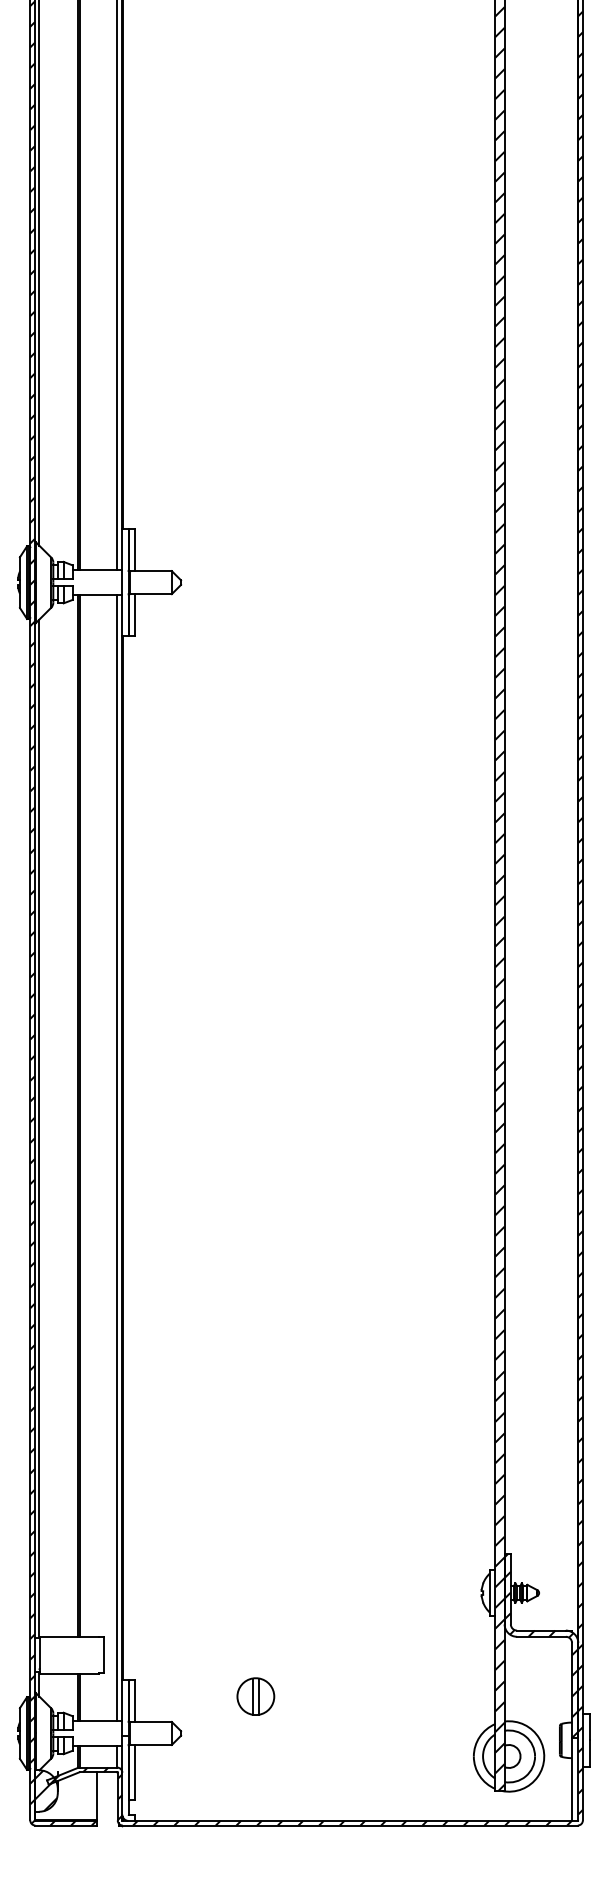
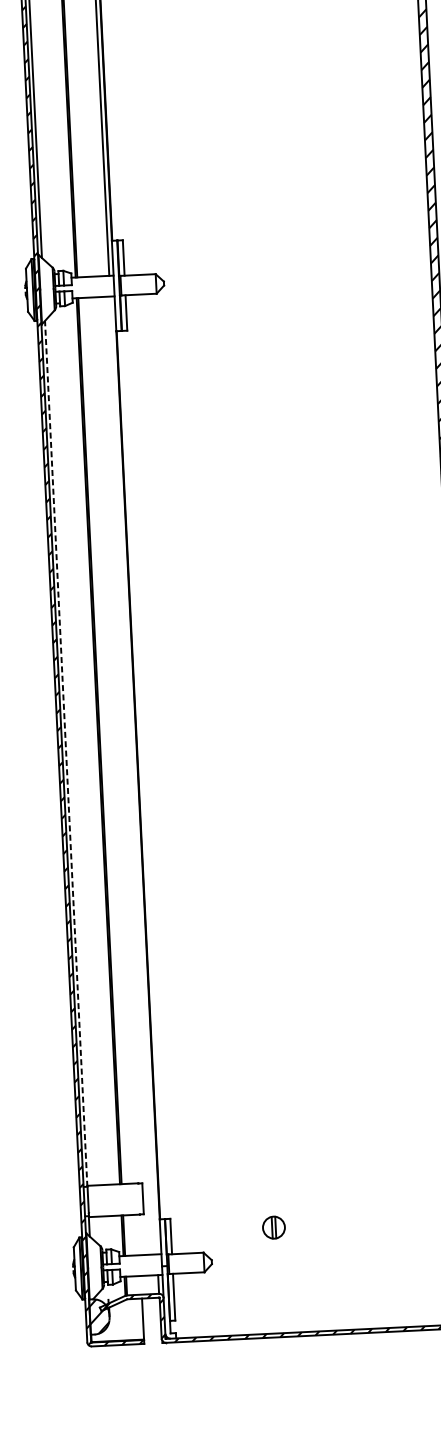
line: (39, 1128) -> (66, 753), solid -> dashed
line: (117, 1157) -> (133, 775), removed
part: (255, 1696) -> (273, 1227), size x0.7

